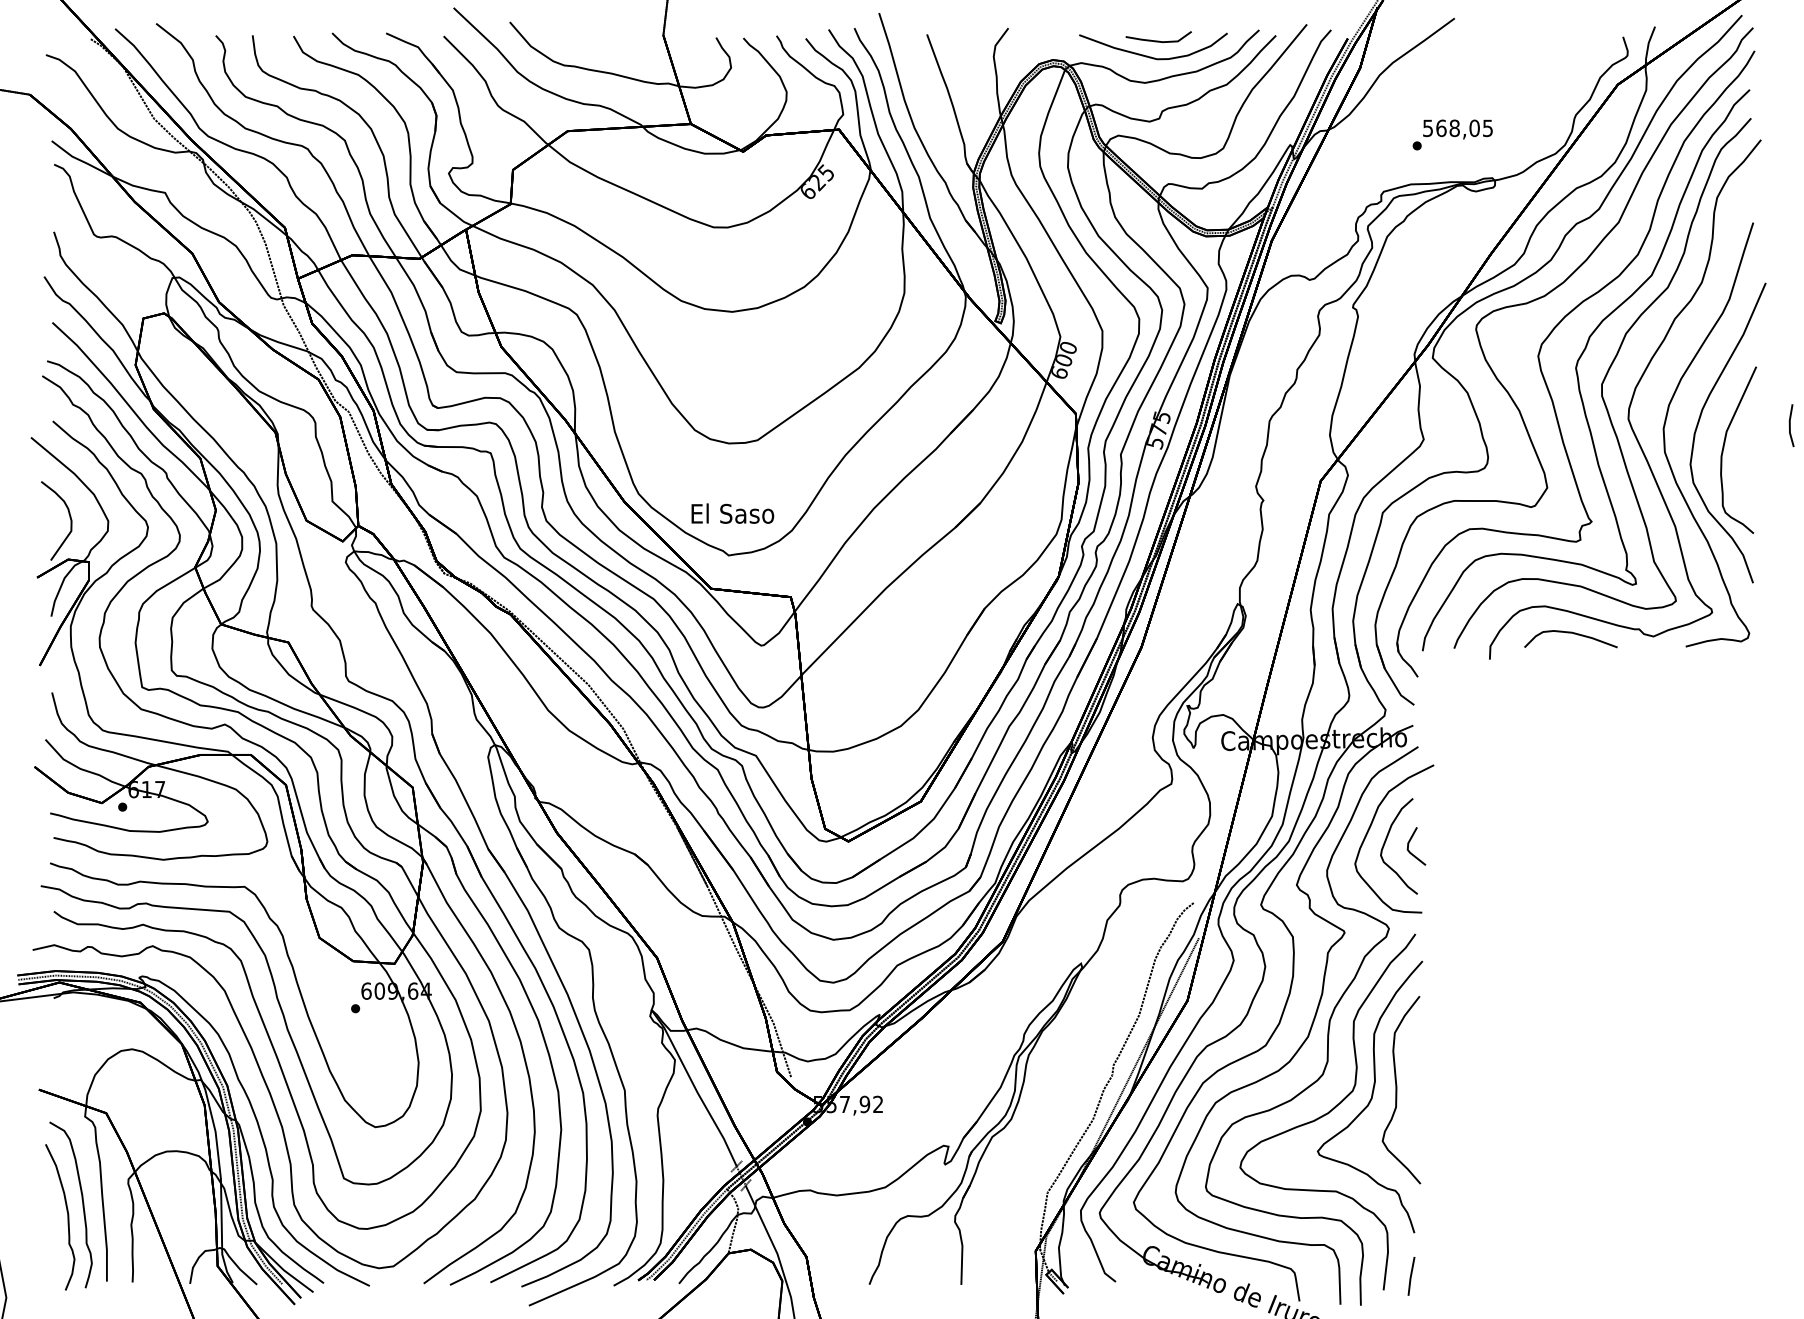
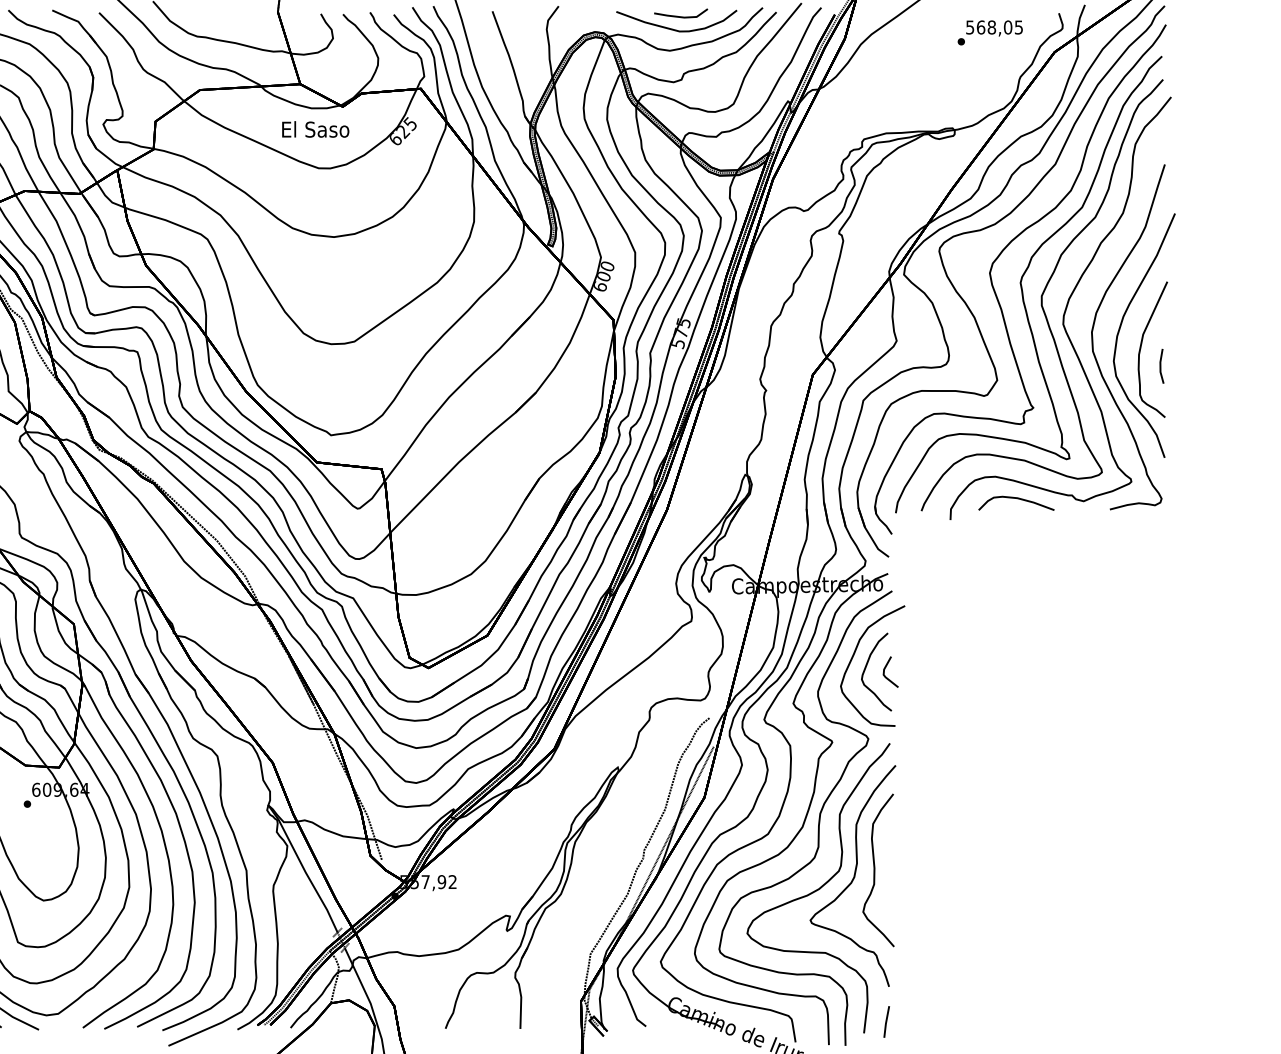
text: (1452, 134) -> (990, 32), moved
part: (1791, 425) -> (1161, 366), moved
text: (732, 513) -> (315, 129), moved

